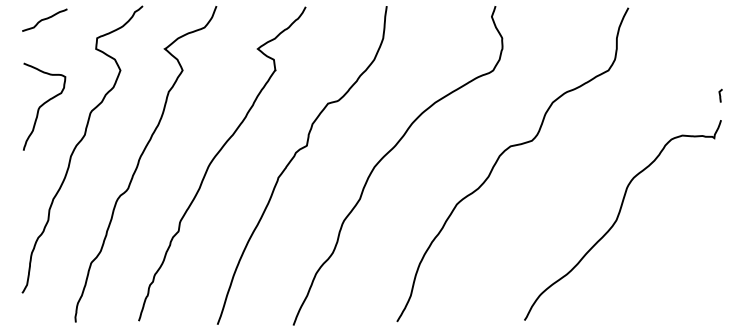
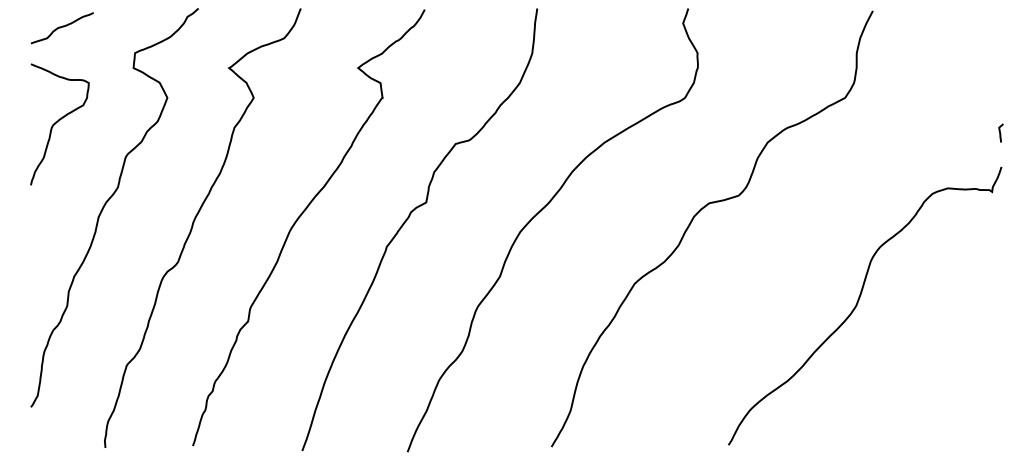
curve: (42, 105) -> (57, 122), moved

